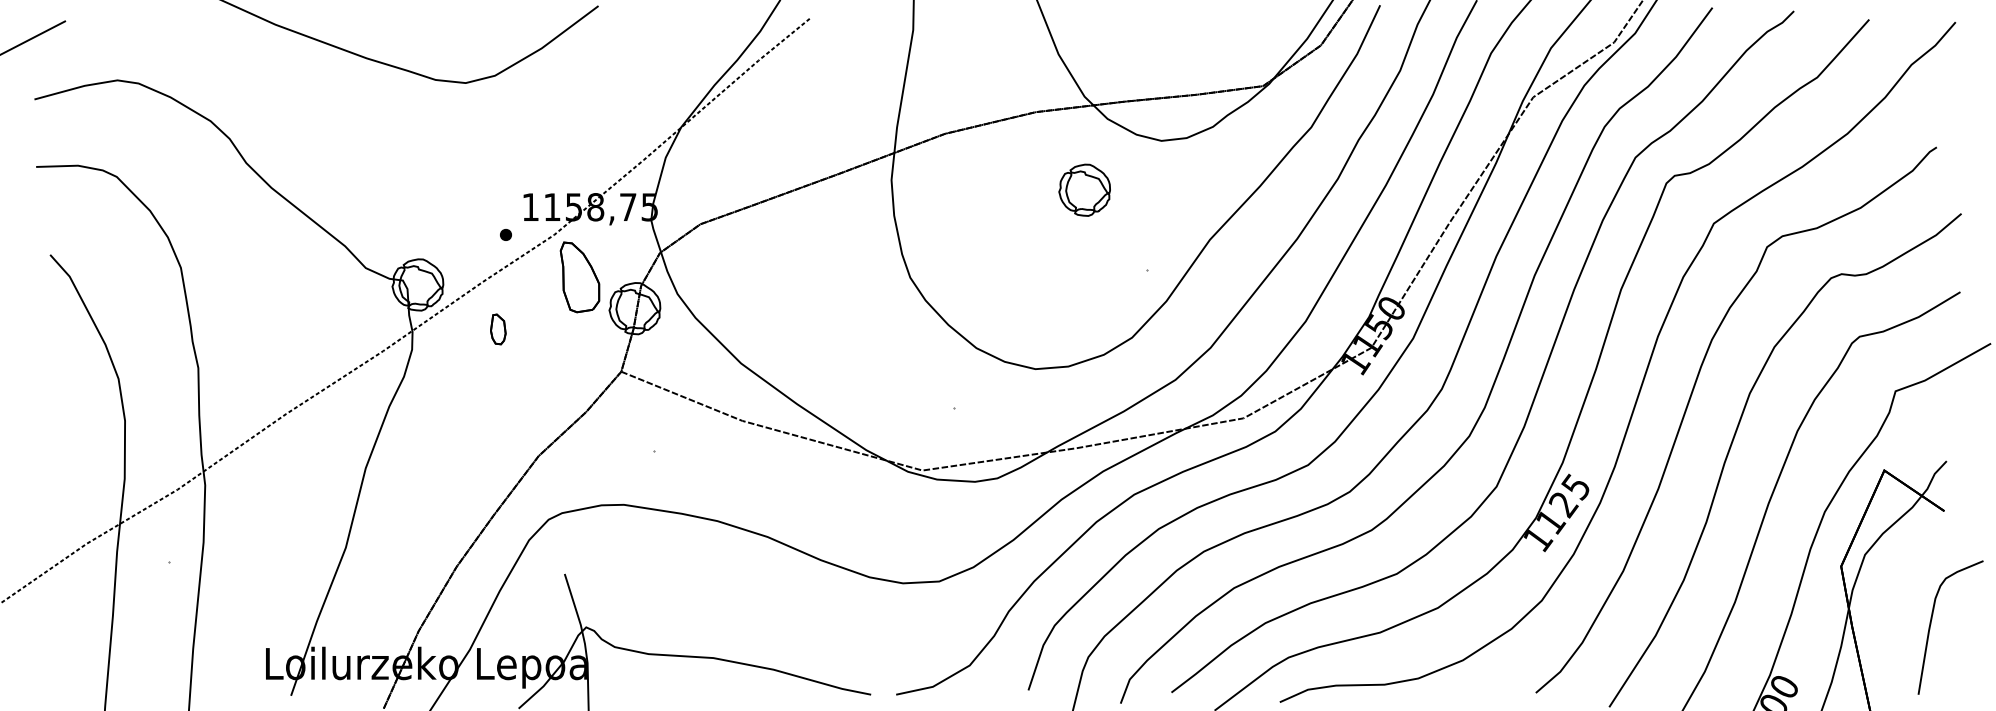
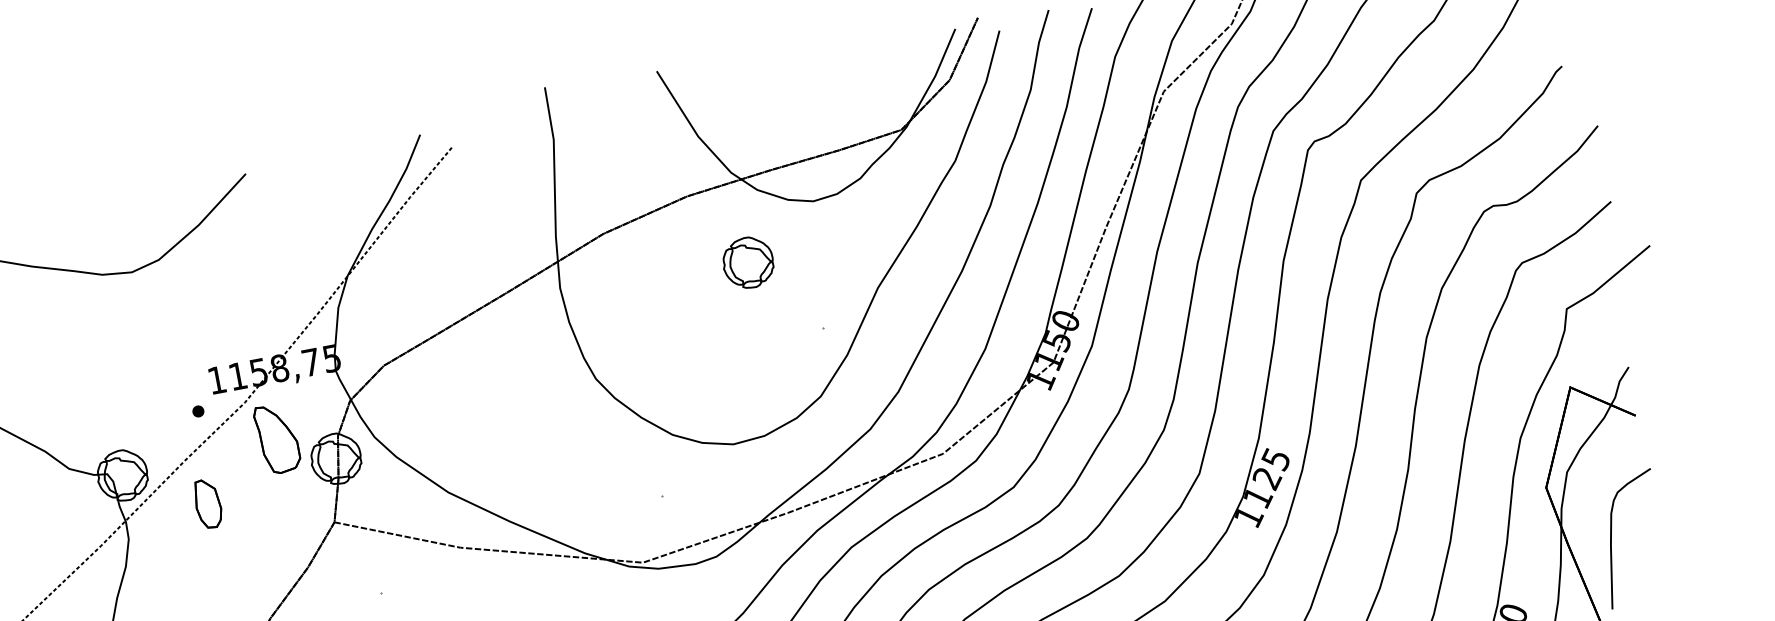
part: (498, 329) -> (208, 503), size x1.67
curve: (1931, 624) -> (1612, 539), moved

